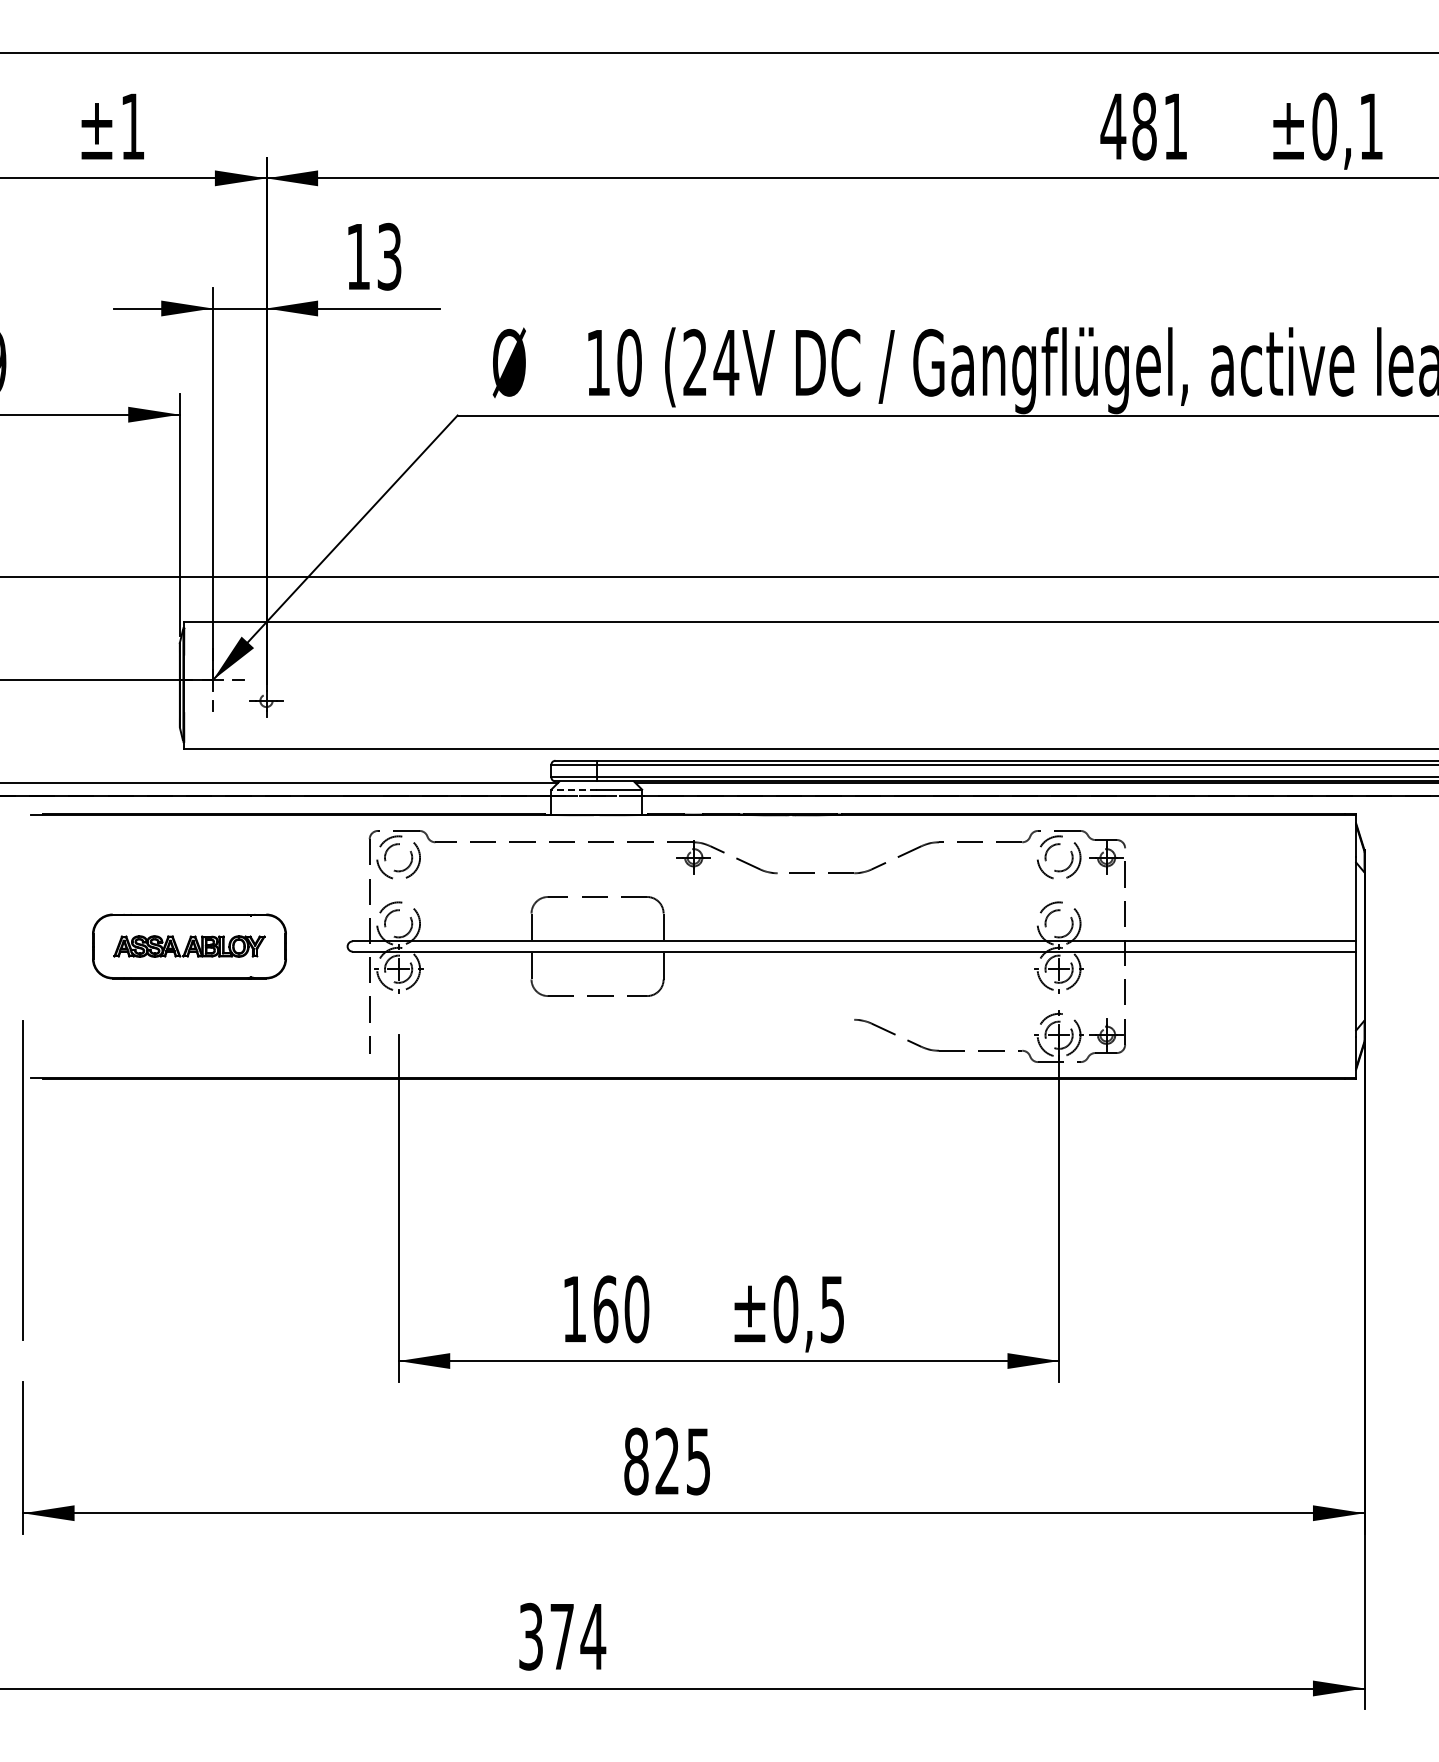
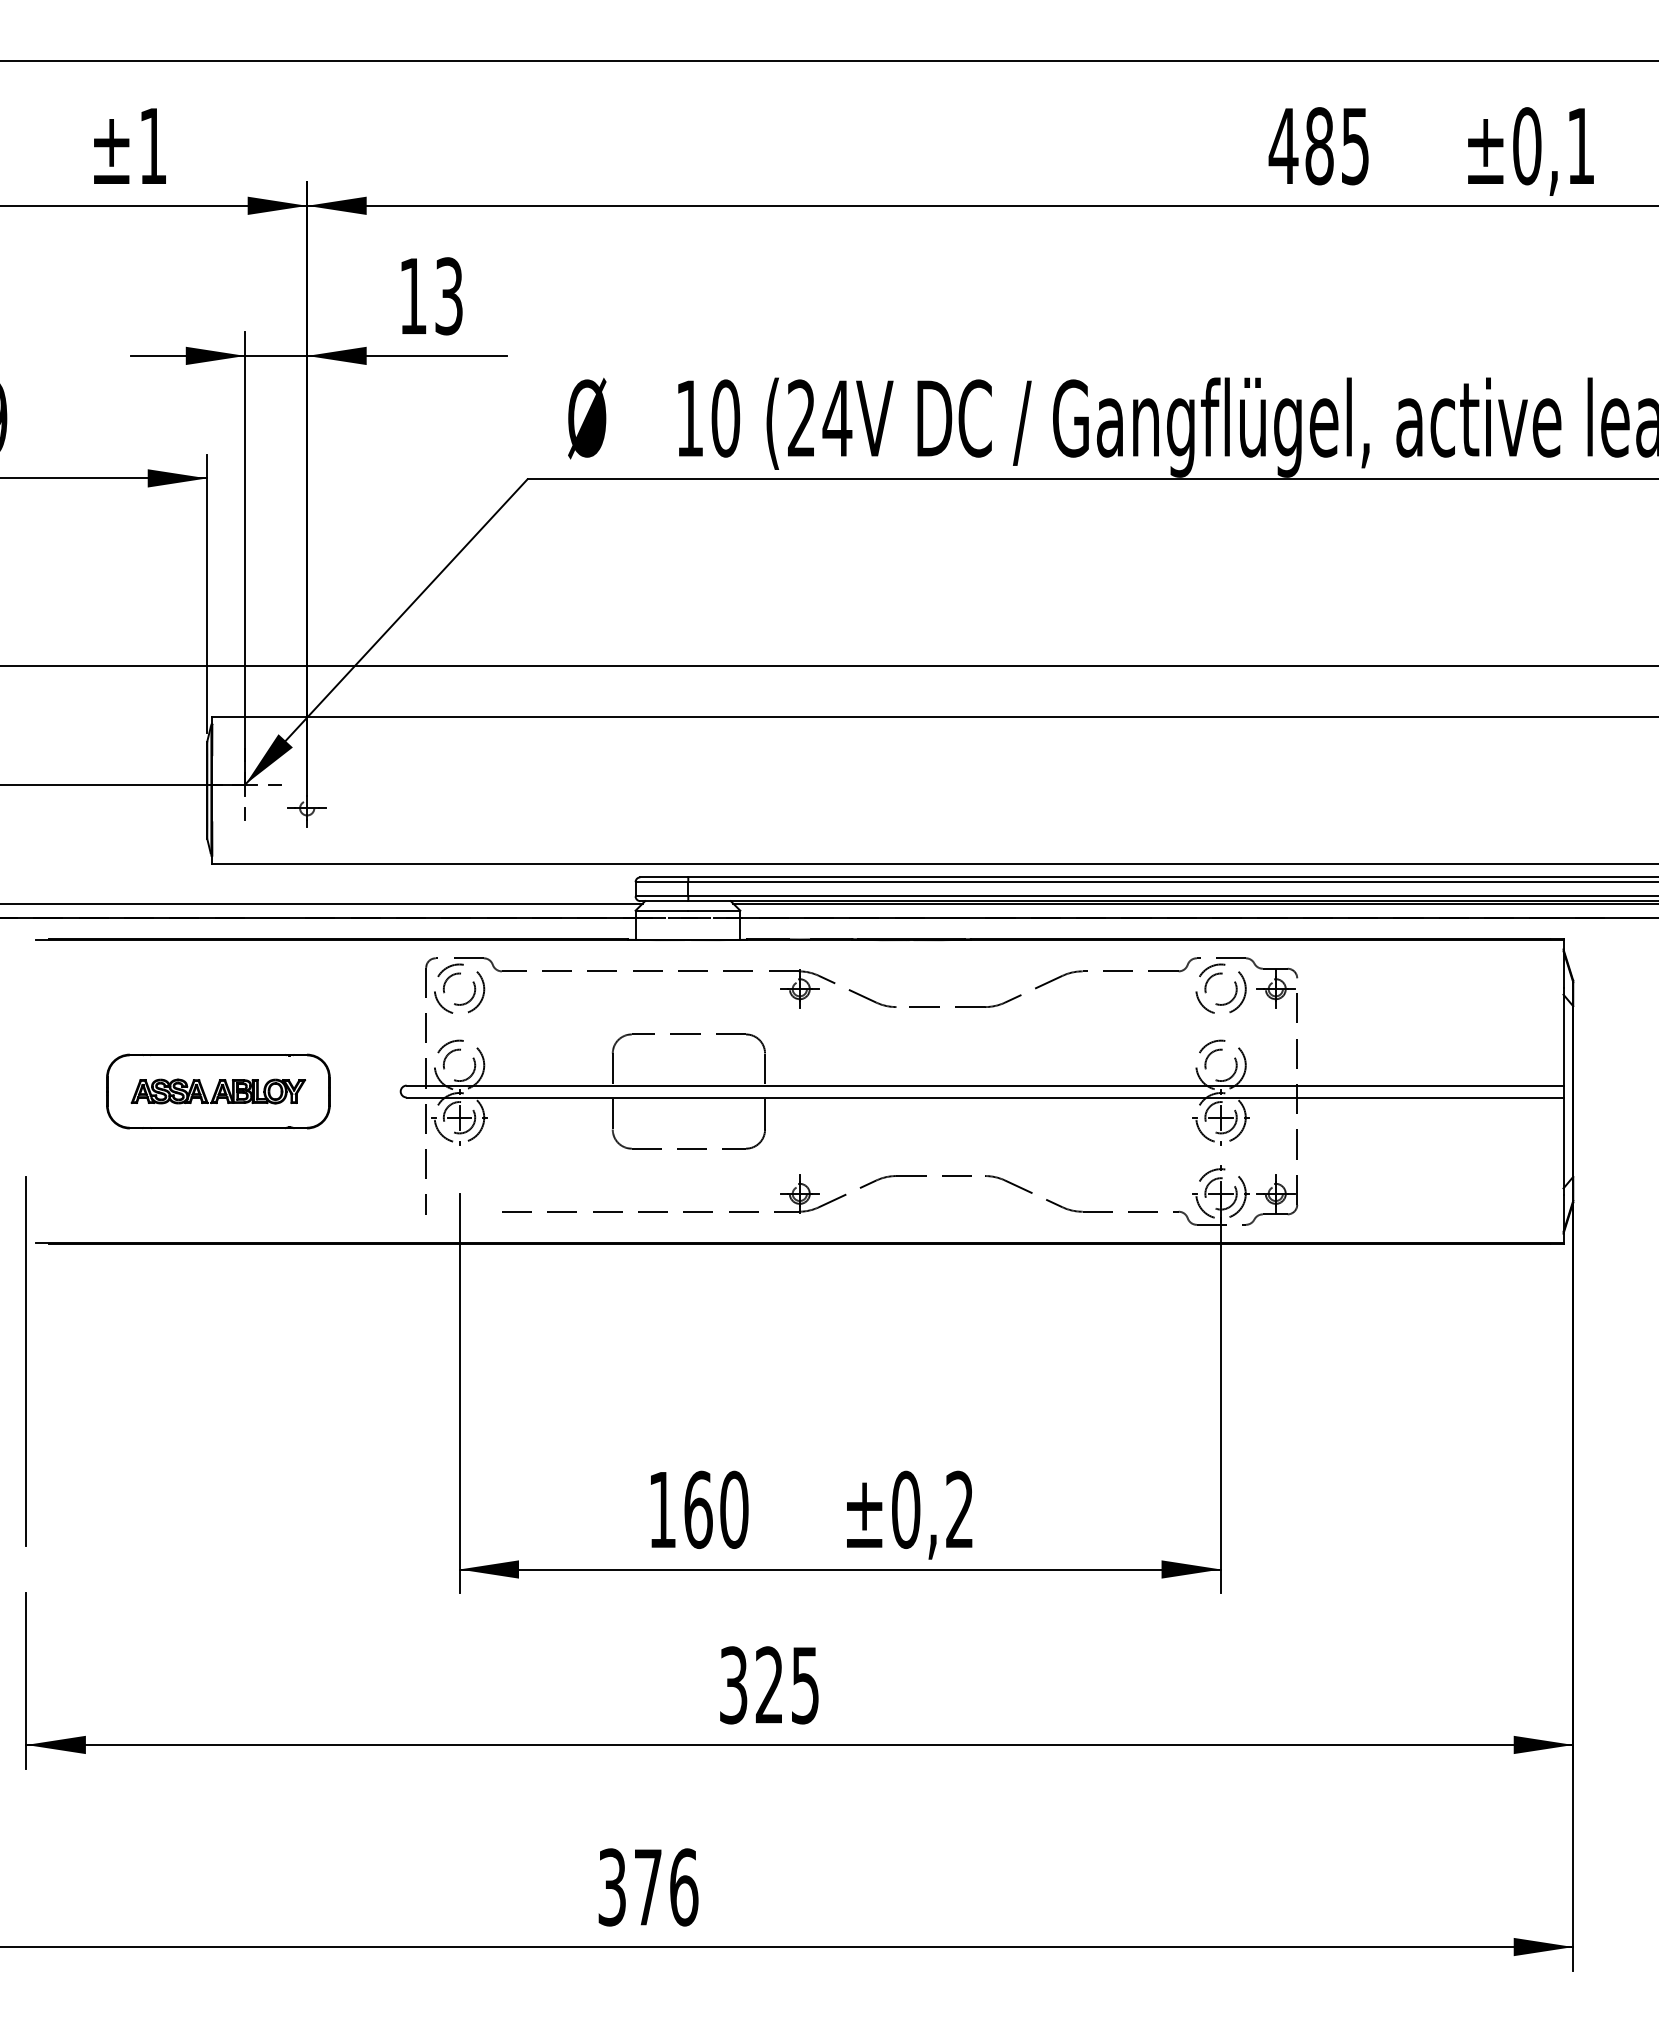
text: (1175, 126) -> (1355, 146), 481 -> 485
line: (574, 789) -> (662, 910), dashed -> solid
part: (638, 1050) -> (736, 1211), added
text: (831, 1309) -> (958, 1510), ±0,5 -> ±0,2
text: (636, 1461) -> (733, 1685), 825 -> 325
text: (593, 1636) -> (684, 1887), 374 -> 376

